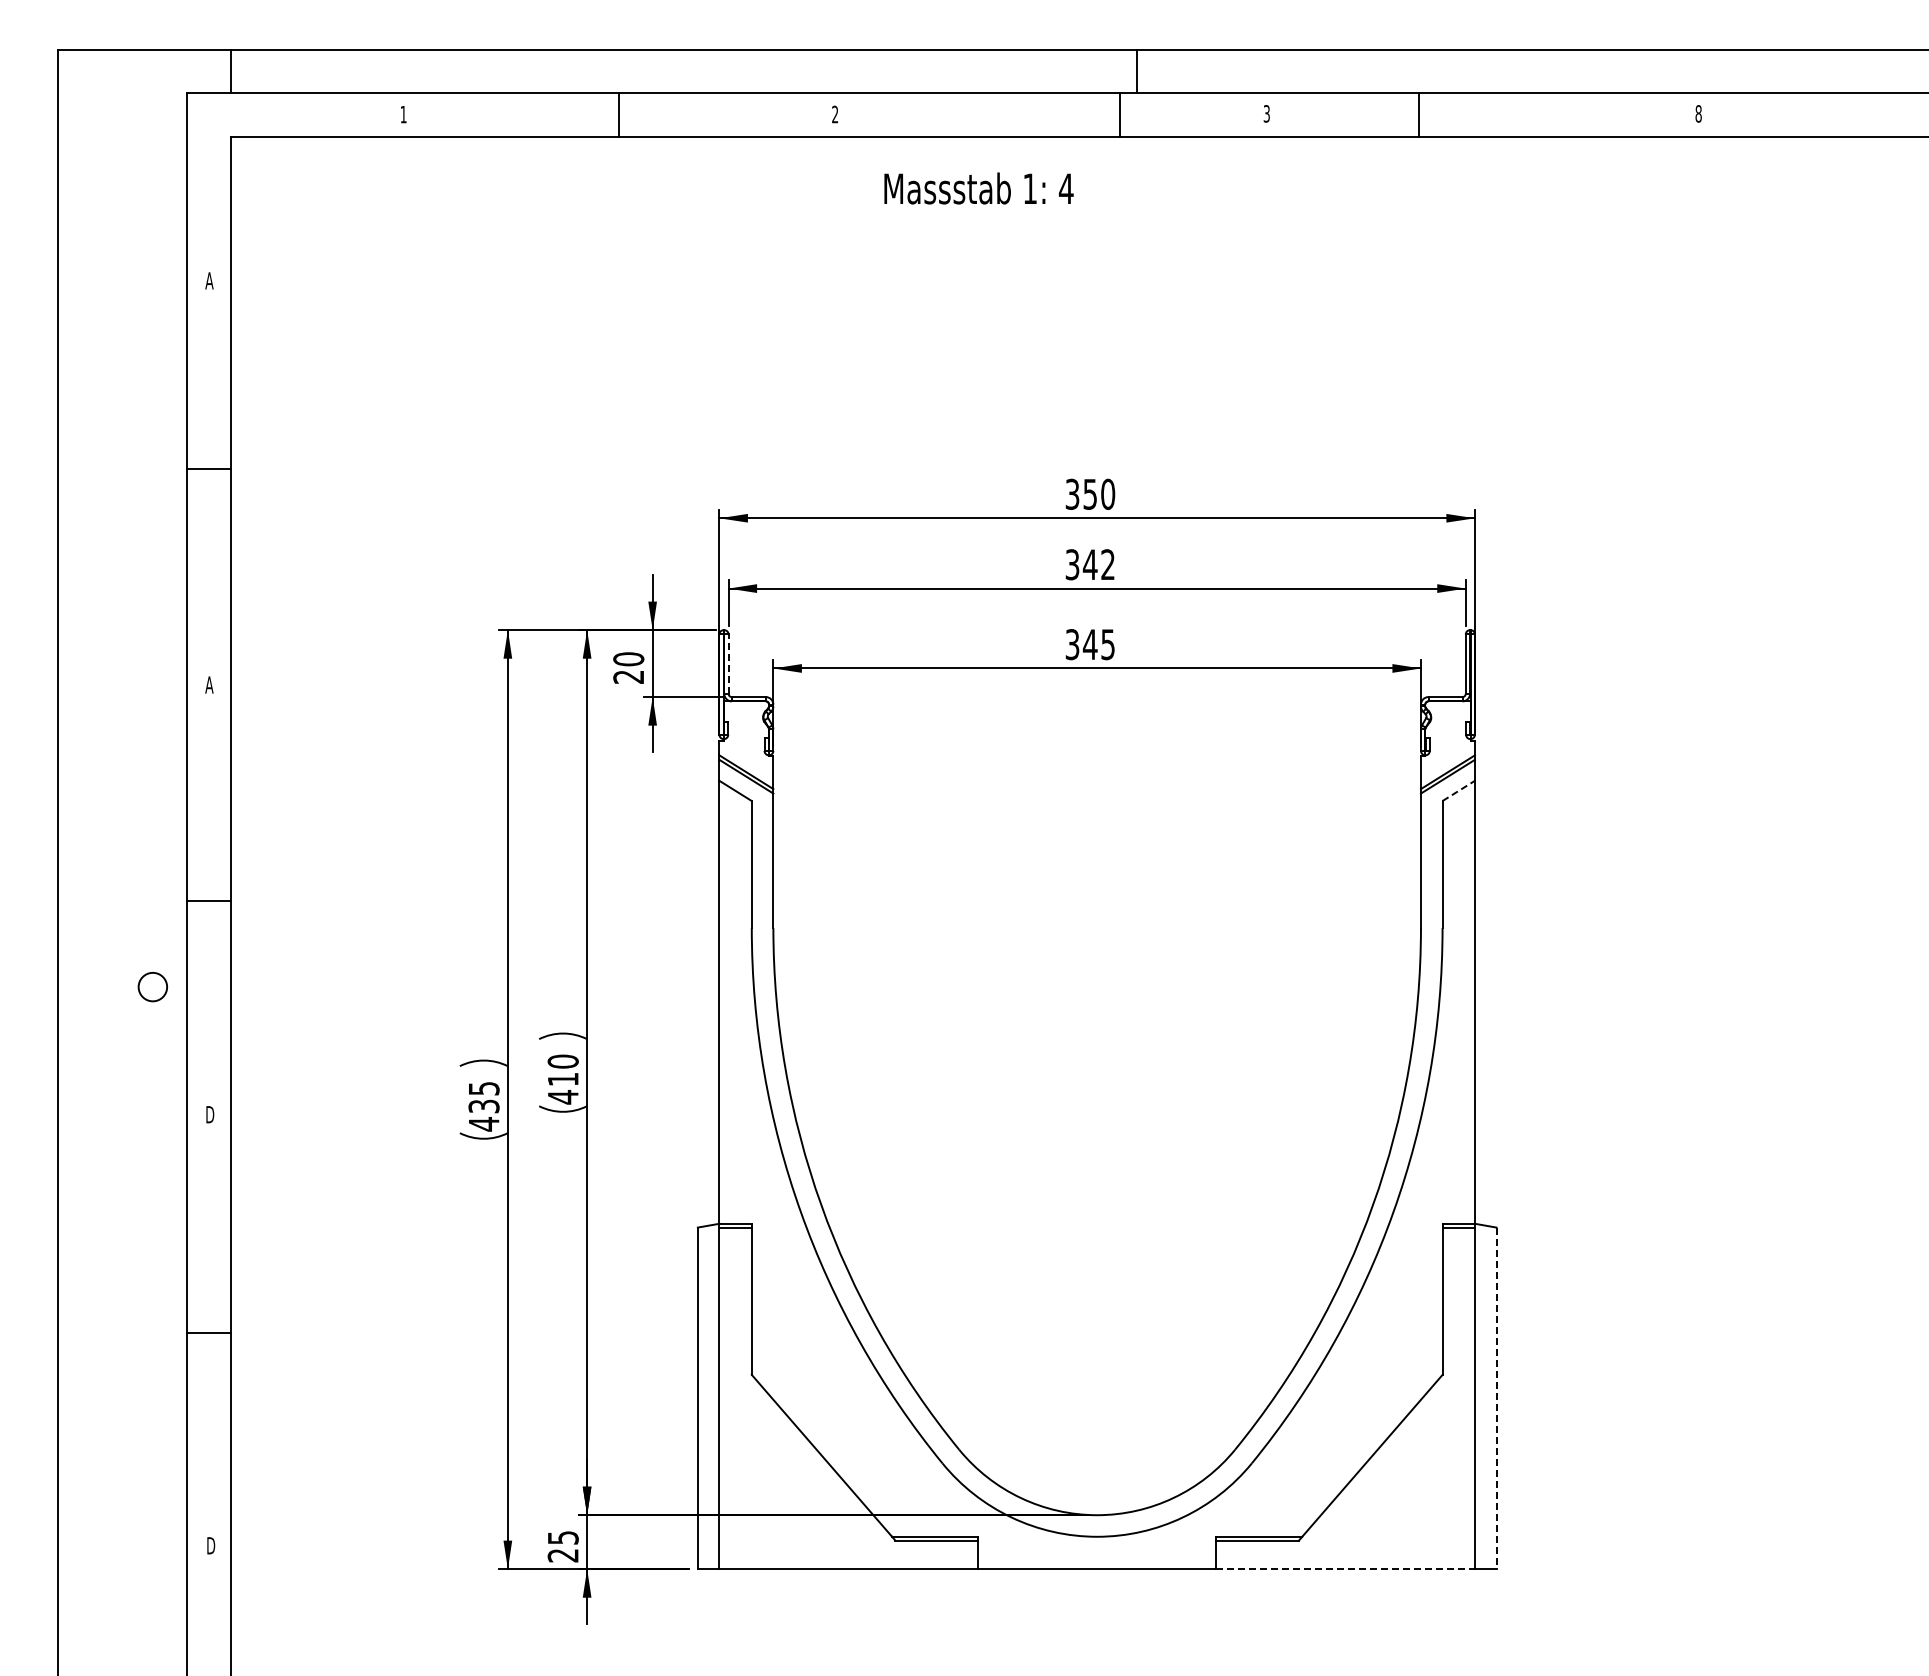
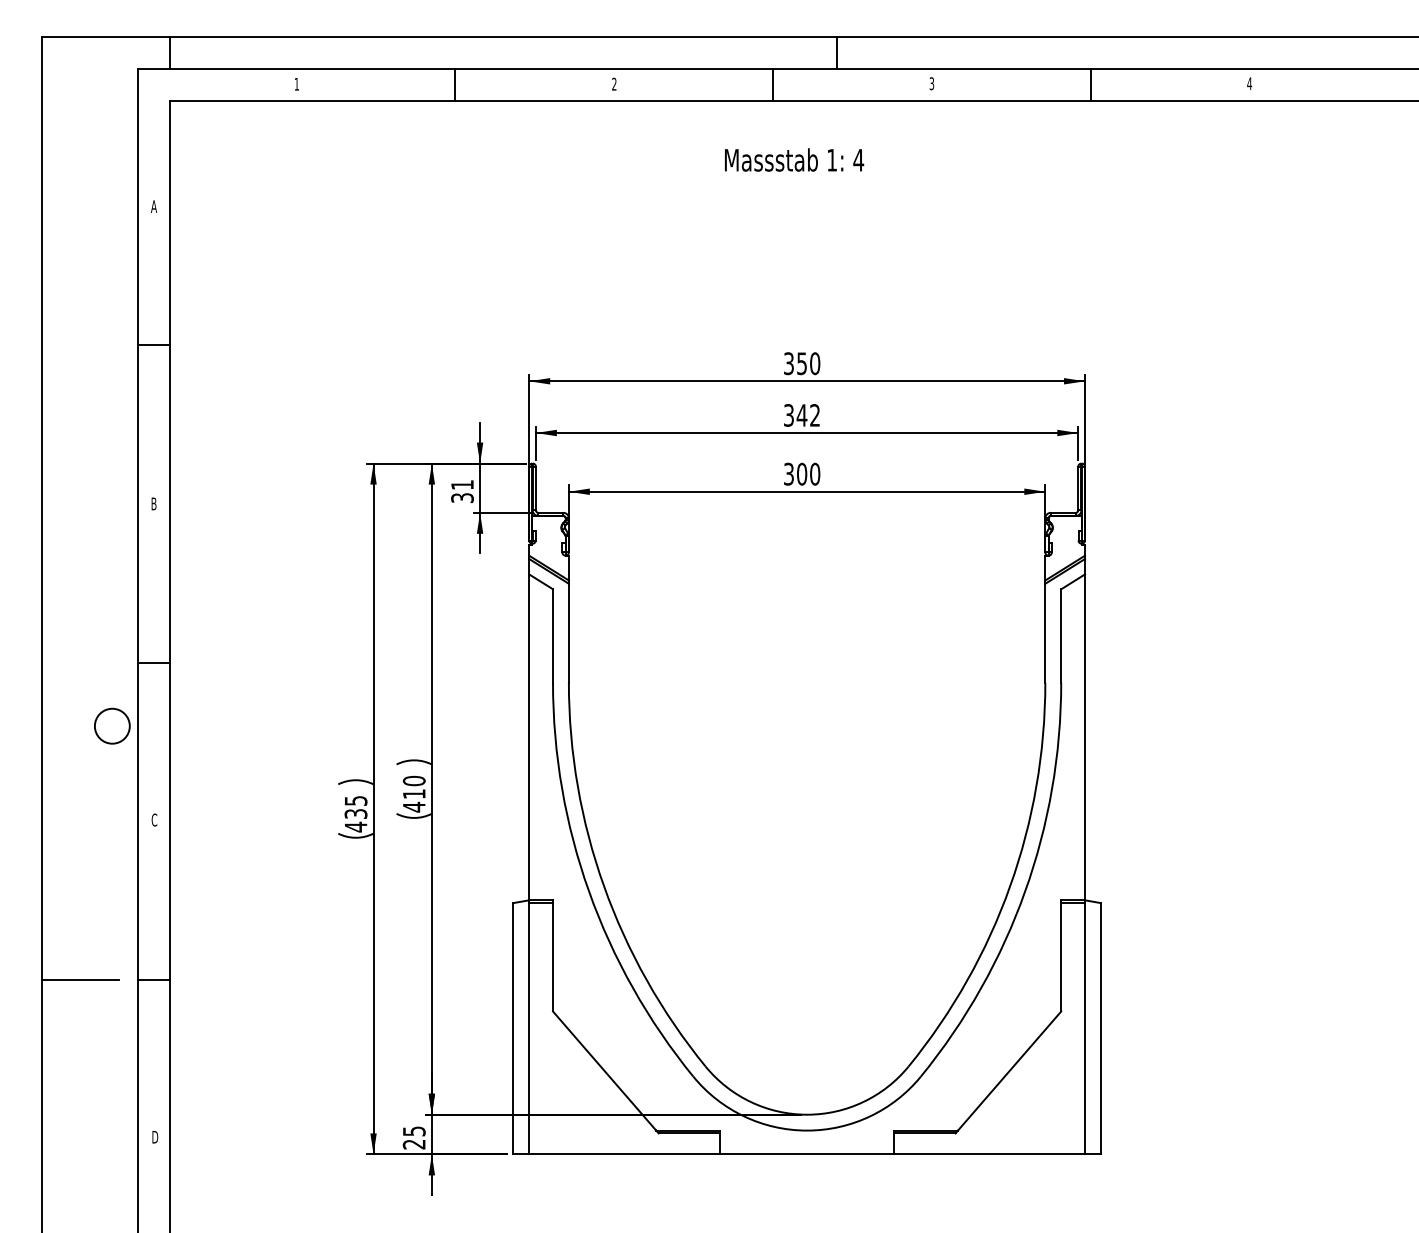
text: (1698, 113) -> (1249, 83), 8 -> 4
line: (1119, 114) -> (772, 84), moved
line: (1418, 114) -> (1090, 84), moved
text: (978, 188) -> (794, 159), moved
text: (1098, 644) -> (808, 474), 345 -> 300
line: (728, 664) -> (535, 488), dashed -> solid
text: (628, 667) -> (462, 491), 20 -> 31
text: (209, 684) -> (154, 503), A -> B
line: (1459, 790) -> (1073, 581), dashed -> solid
circle: (152, 986) -> (112, 725), size x1.67
text: (210, 1114) -> (154, 819), D -> C
line: (109, 1332) -> (80, 980), added
line: (1496, 1398) -> (1100, 1028), dashed -> solid
line: (1345, 1569) -> (989, 1154), dashed -> solid

